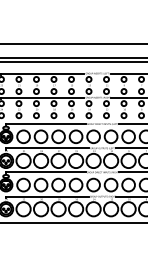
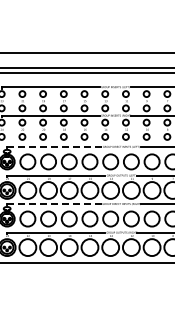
line: (46, 123) -> (54, 146), solid -> dashed
line: (46, 172) -> (54, 204), solid -> dashed

